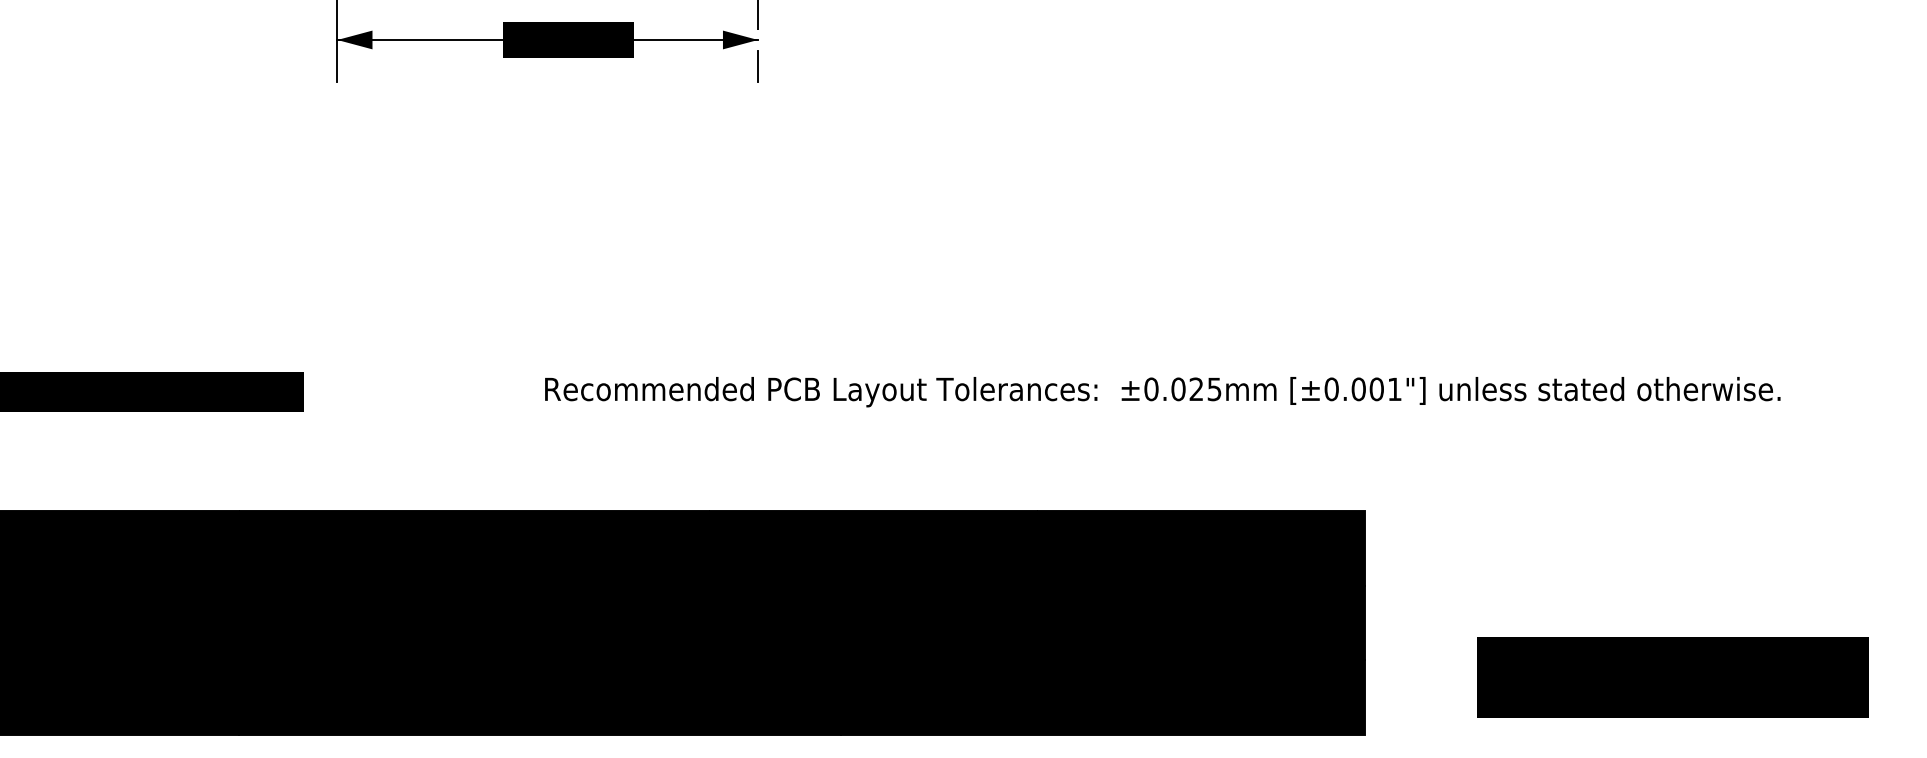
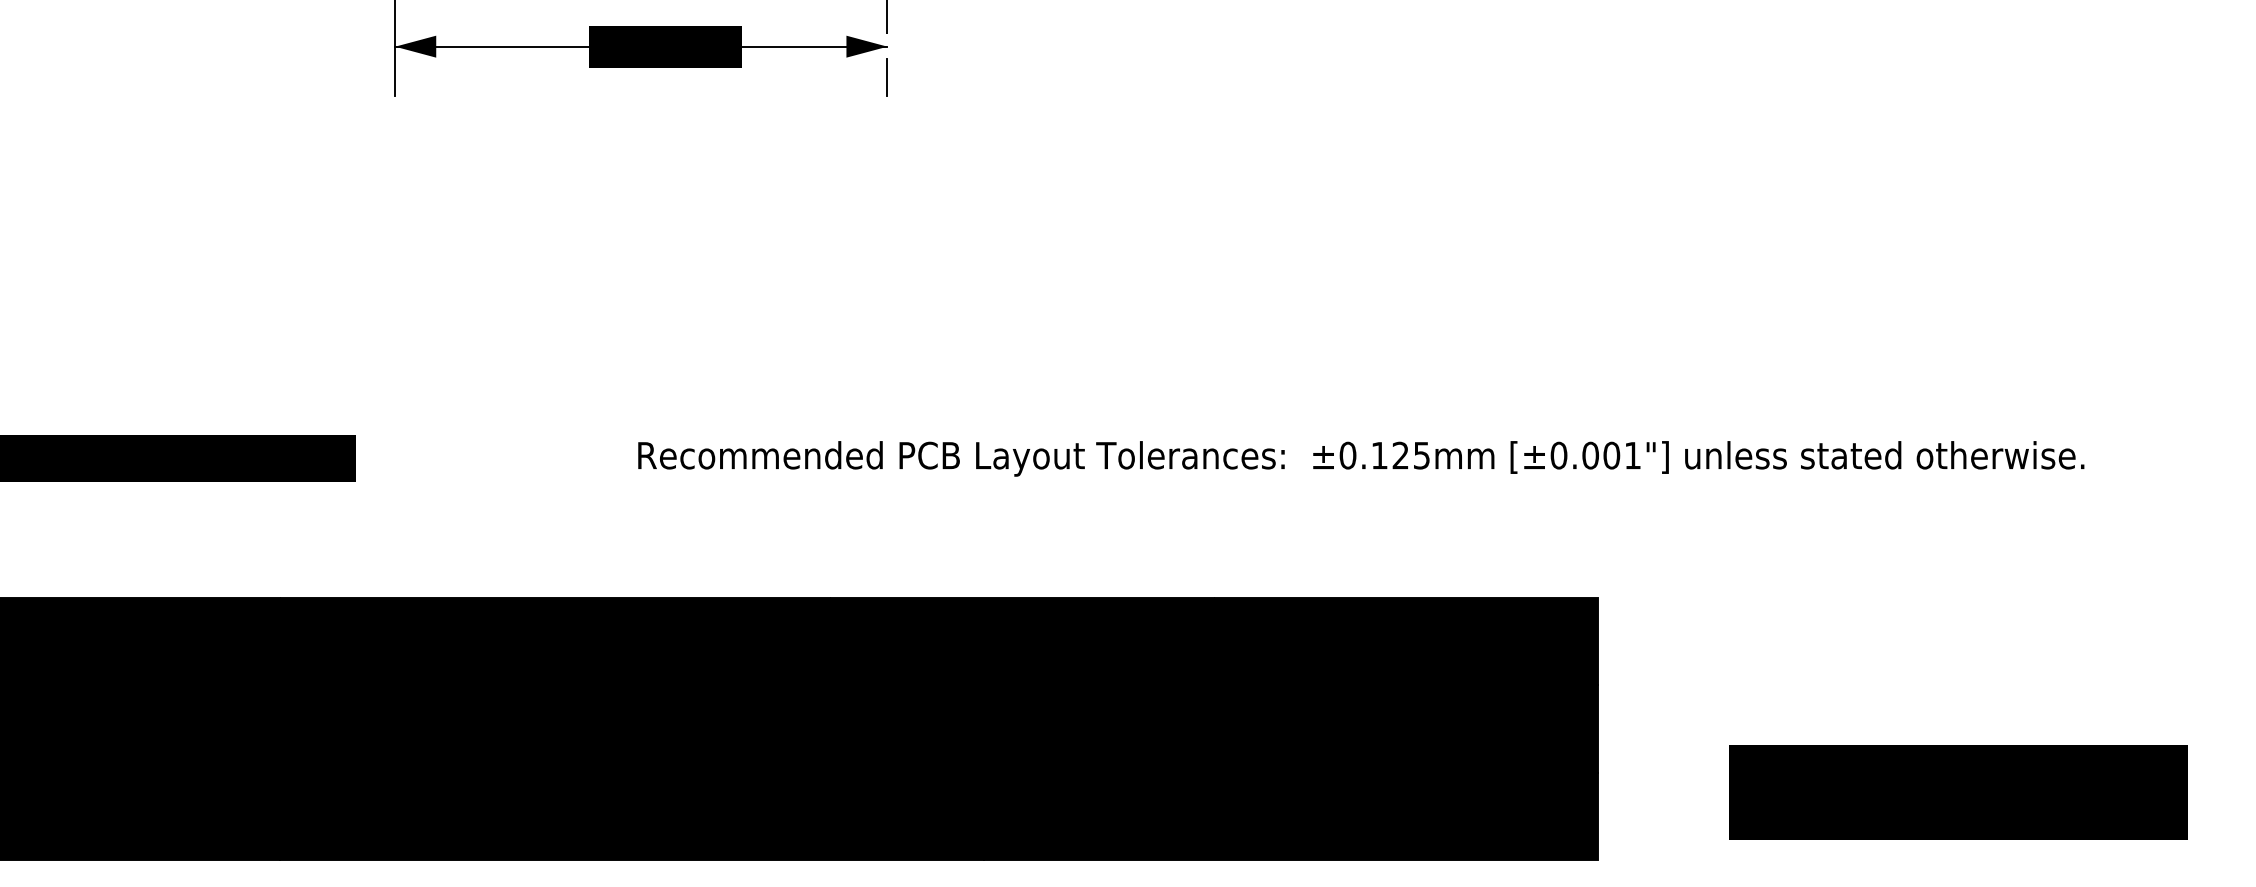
text: (1178, 389) -> (1379, 455), ±0.025mm -> ±0.125mm

